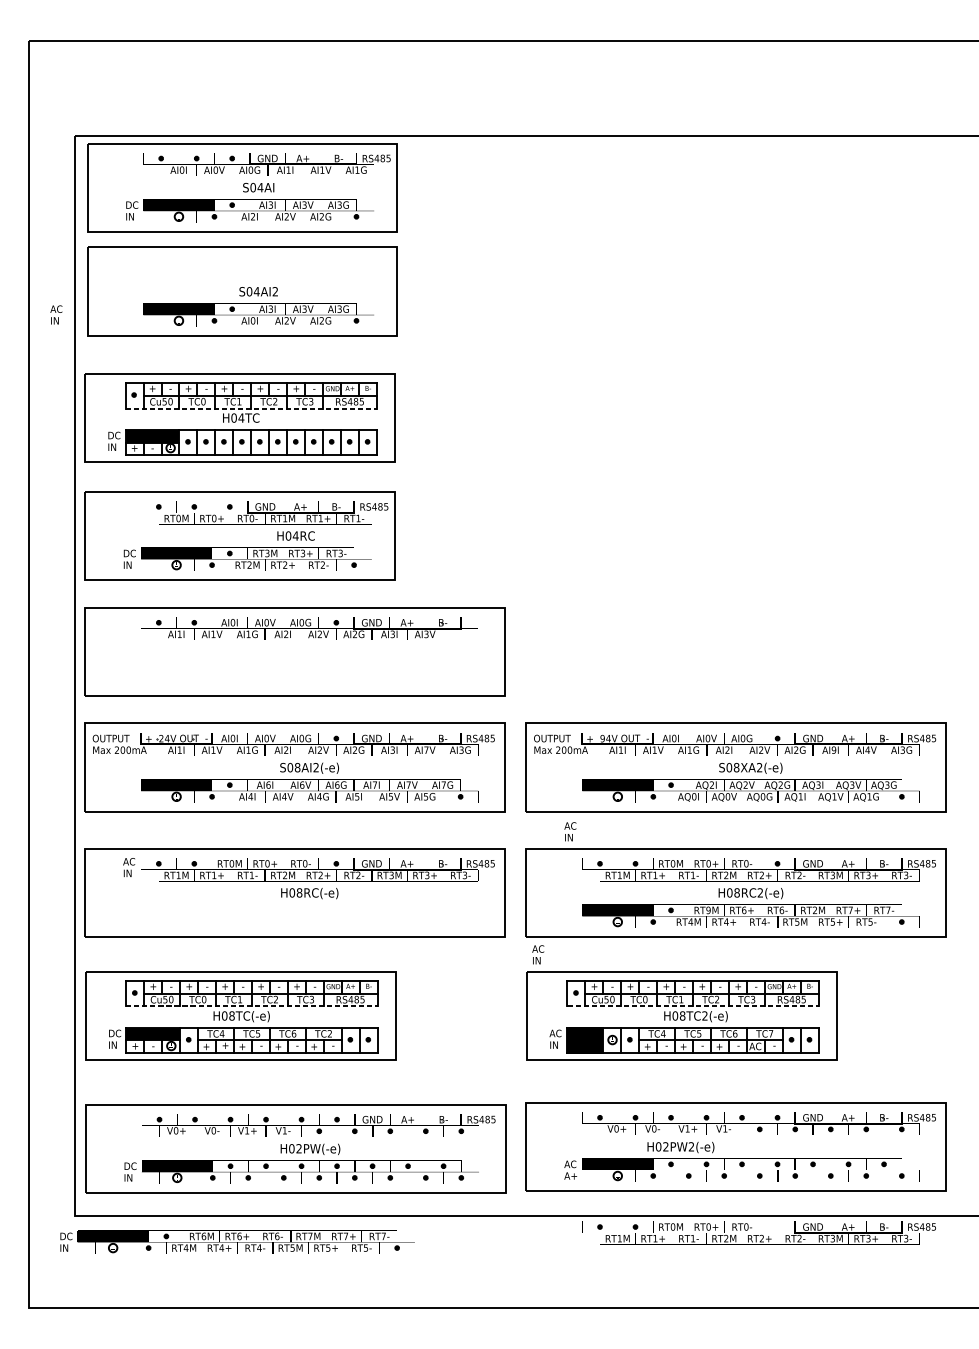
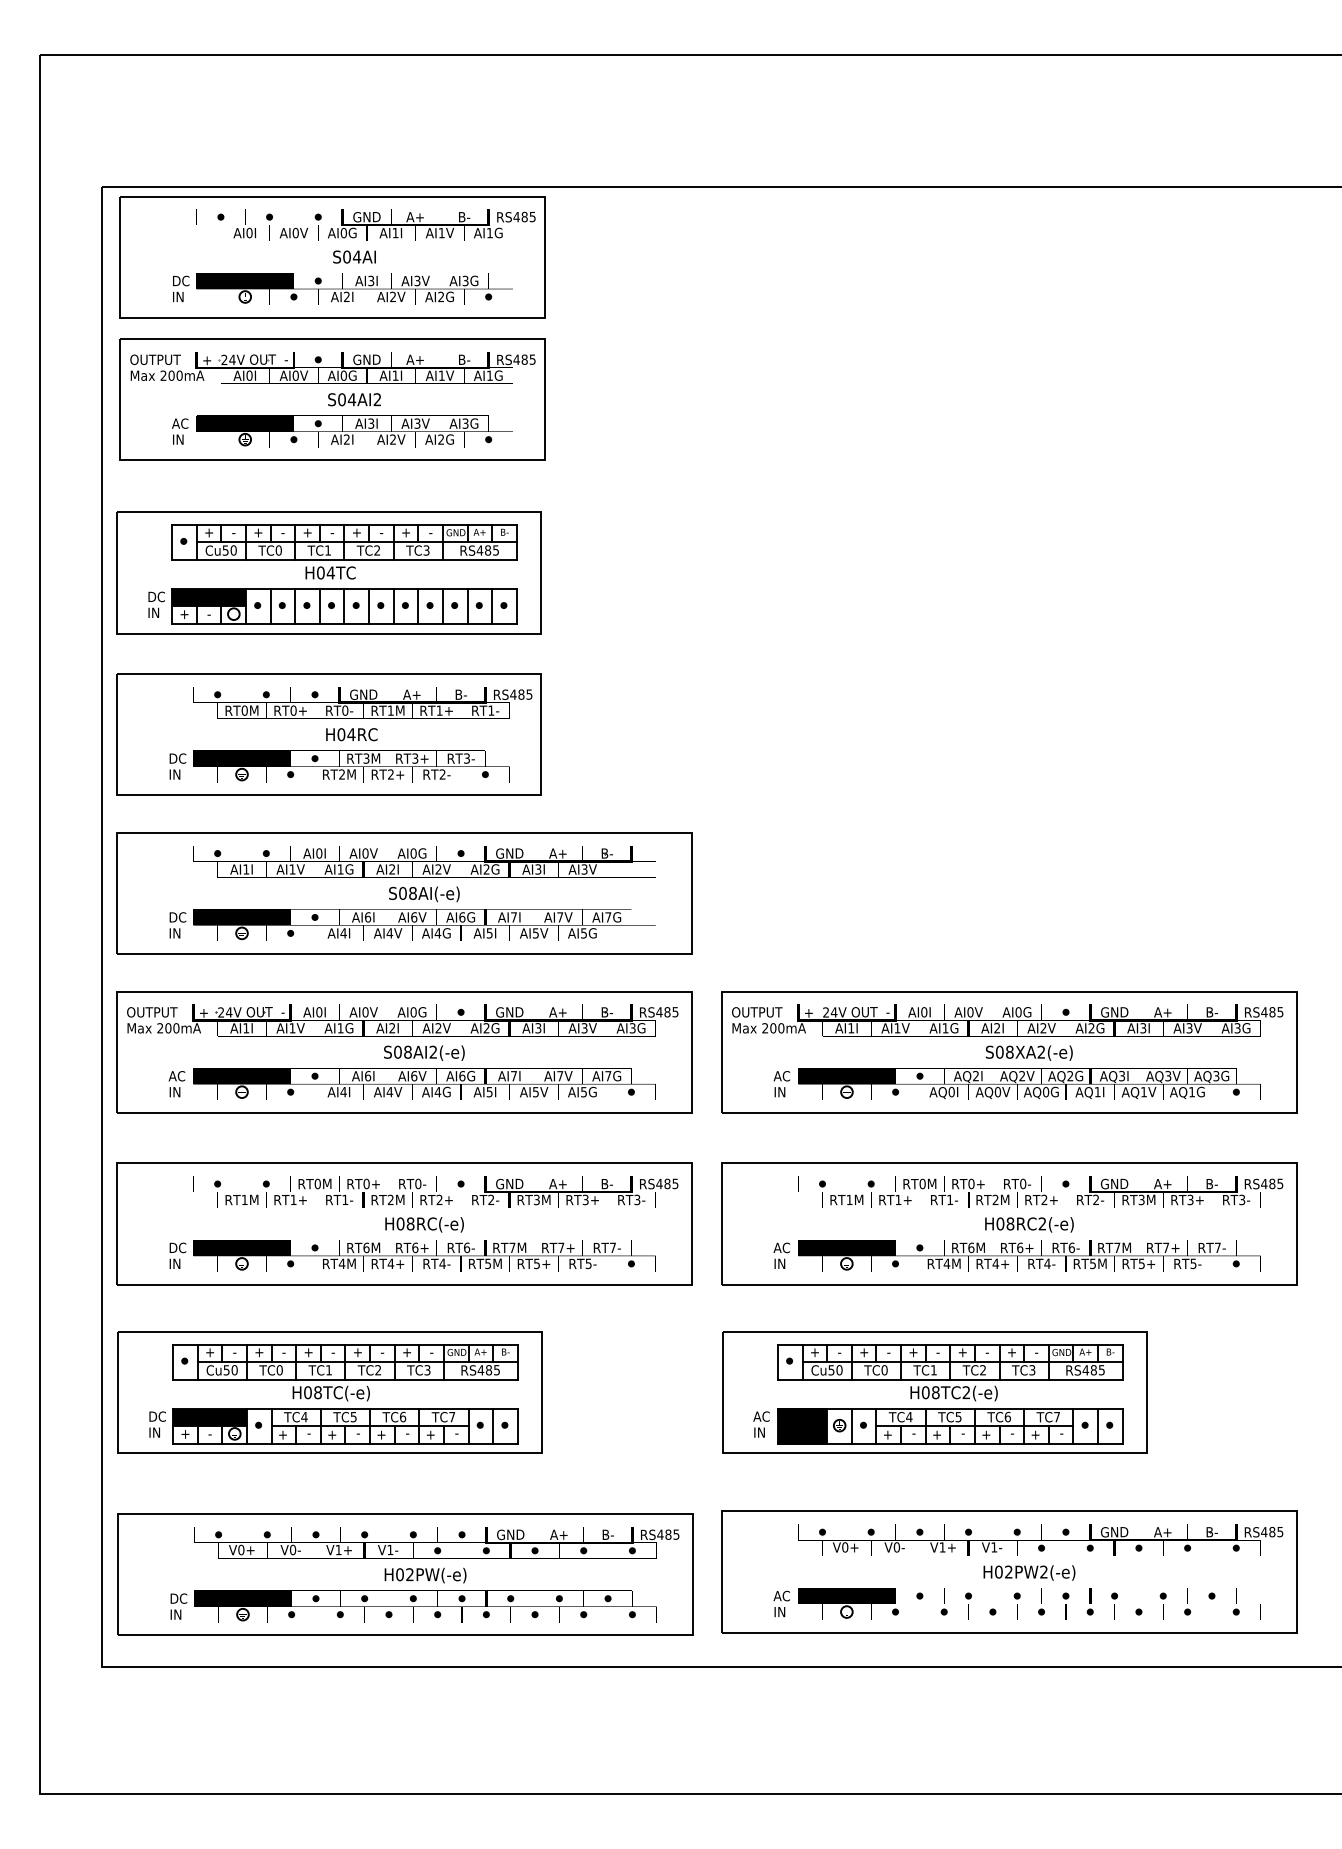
part: (242, 268) -> (332, 367), added
text: (56, 314) -> (180, 431), moved
text: (252, 320) -> (346, 439), AI0I -> AI2I
line: (251, 408) -> (344, 559), dashed -> solid
text: (295, 535) -> (351, 734), moved
part: (300, 666) -> (412, 913), added
text: (602, 738) -> (826, 1012), 94V -> 24V
text: (426, 750) -> (584, 1028), AI7V -> AI3V
text: (834, 750) -> (1143, 1028), AI9I -> AI3I
text: (867, 750) -> (1189, 1028), AI4V -> AI3V
text: (570, 832) -> (781, 1084), moved
text: (128, 867) -> (176, 1084), moved
text: (708, 910) -> (971, 1247), RT9M -> RT6M
text: (815, 910) -> (1117, 1247), RT2M -> RT7M
text: (538, 954) -> (781, 1255), moved
line: (252, 1006) -> (345, 1379), dashed -> solid
line: (693, 1006) -> (950, 1379), dashed -> solid
text: (330, 1033) -> (452, 1416), TC2 -> TC7
text: (225, 1045) -> (309, 1433), + -> -
text: (755, 1046) -> (1035, 1434), AC -> +
text: (680, 1147) -> (1029, 1572), moved
text: (570, 1176) -> (782, 1612), A+ -> IN
part: (759, 1232) -> (1040, 1689), removed
part: (237, 1241) -> (412, 1255), moved

